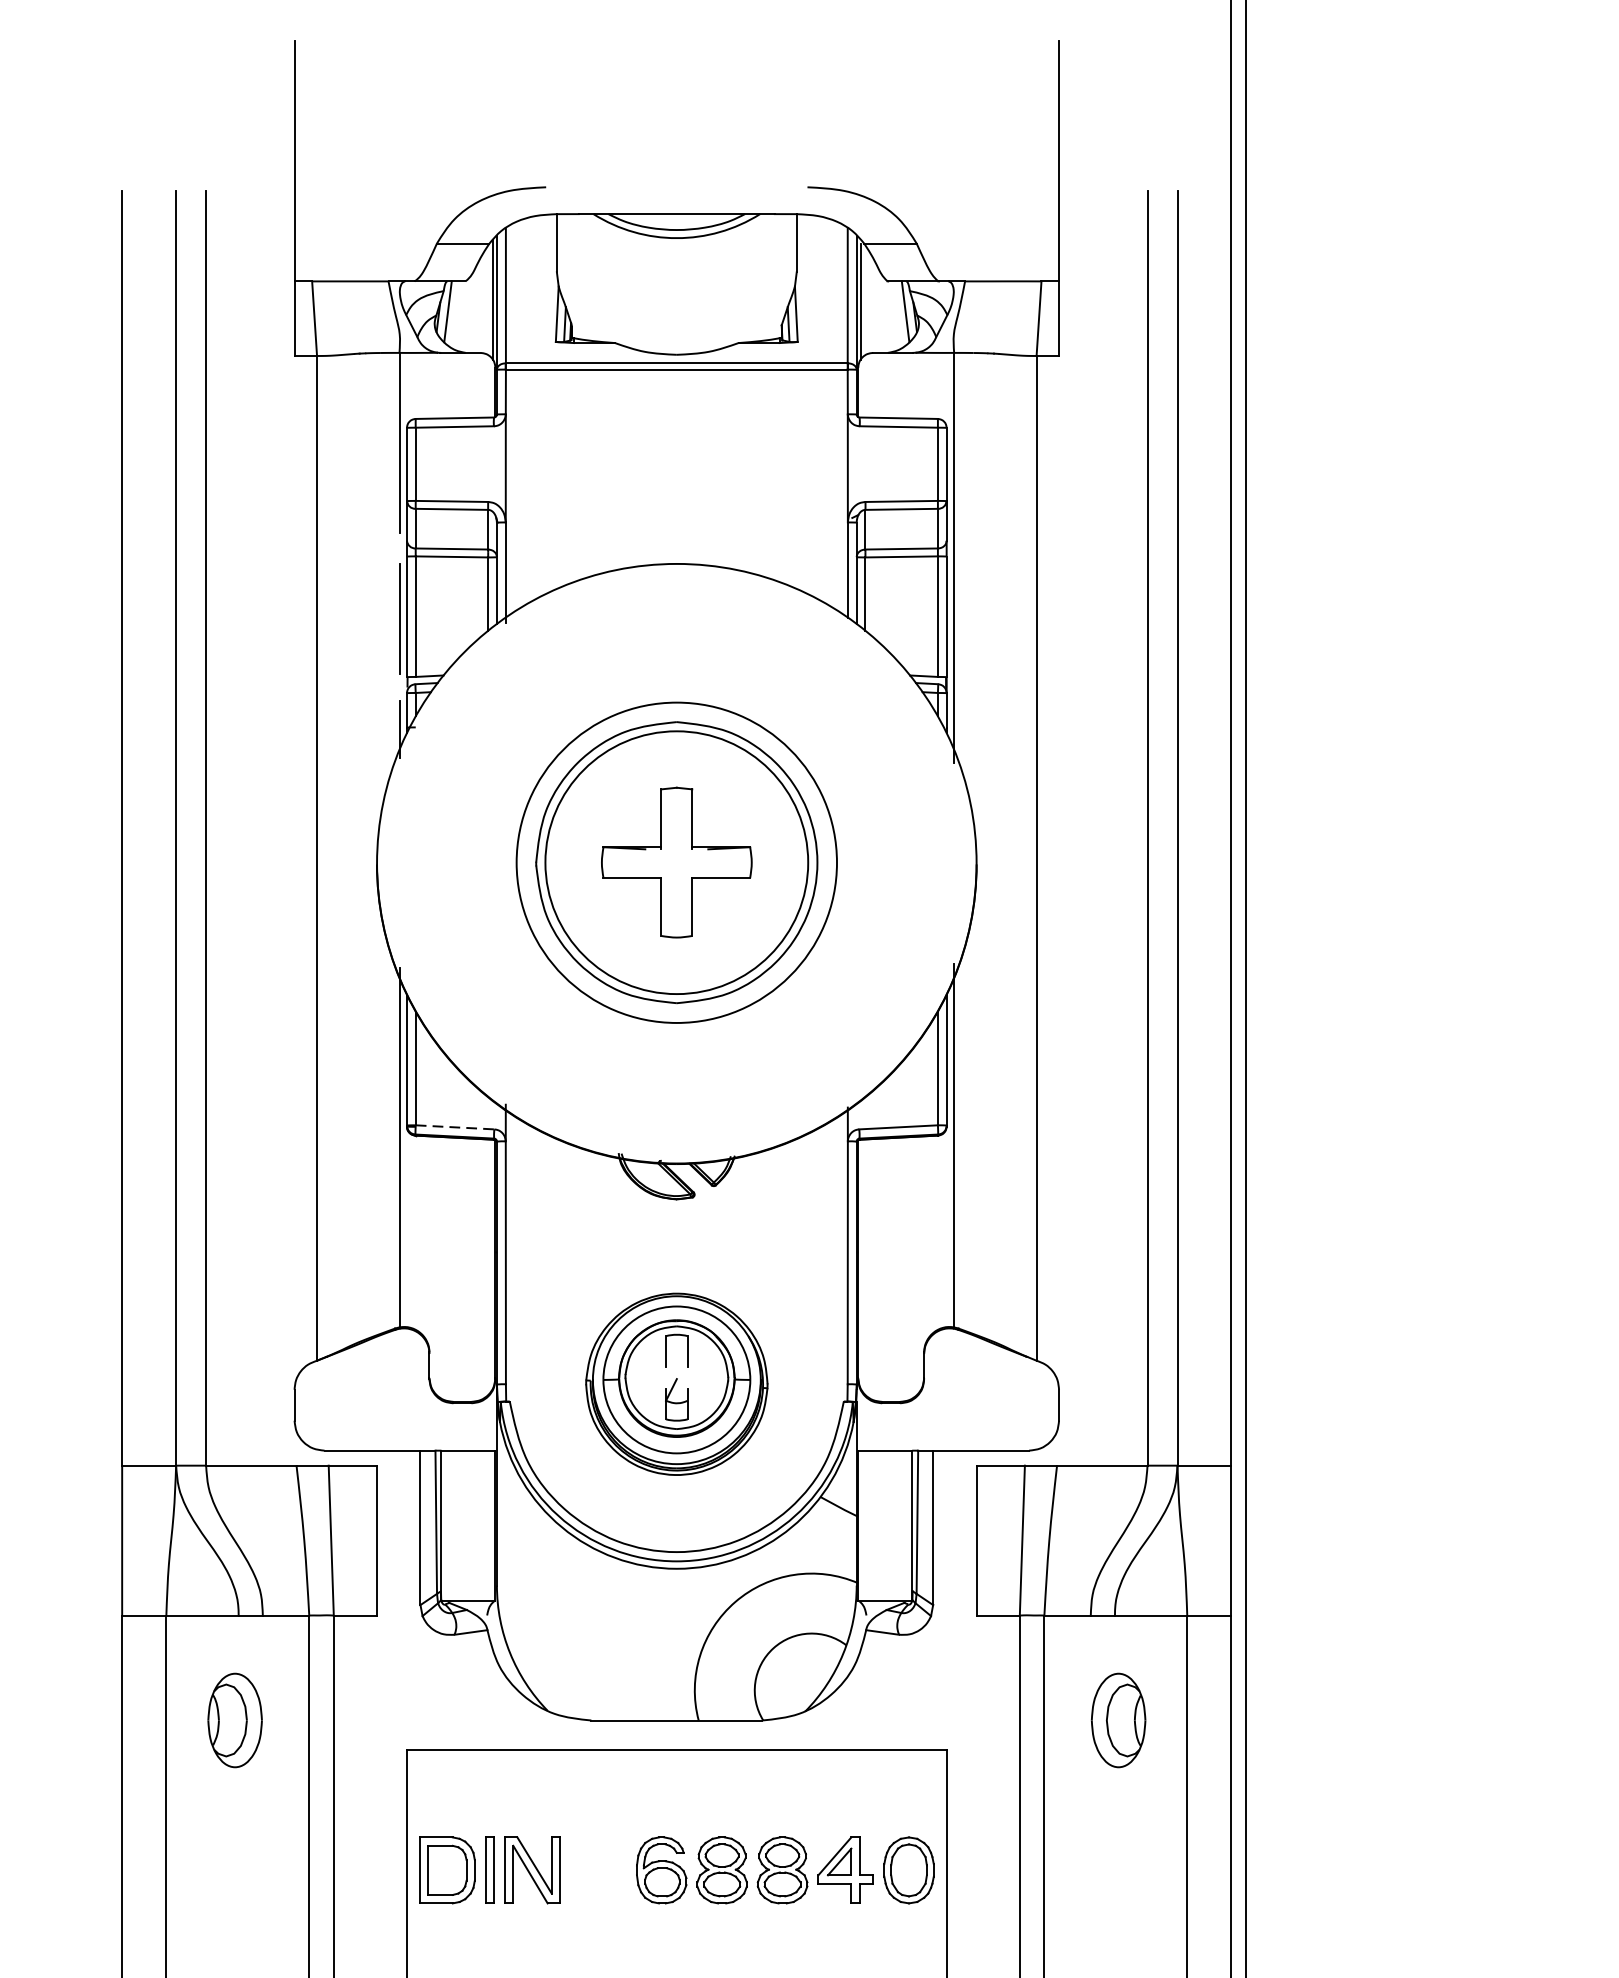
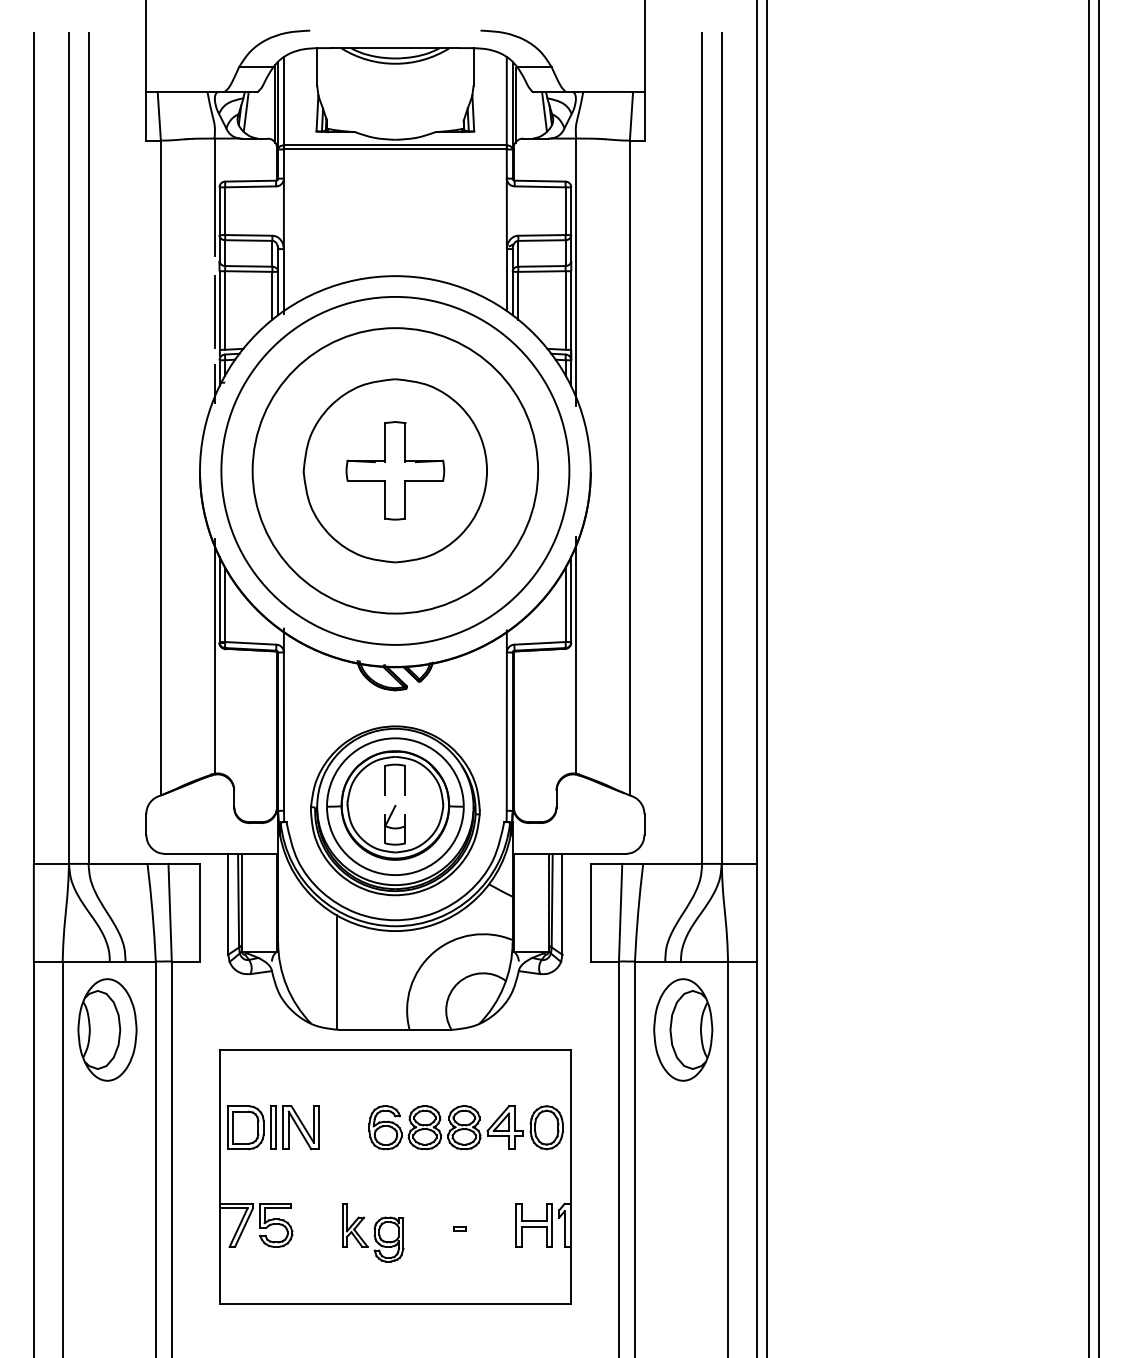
circle: (676, 862) -> (395, 470), size x1.67
circle: (676, 862) -> (395, 470), size x1.67
line: (454, 1127) -> (250, 643), dashed -> solid
part: (676, 1383) -> (395, 810), size x1.43
line: (586, 1632) -> (336, 972), added
part: (235, 1719) -> (107, 1029), size x1.67
part: (1118, 1719) -> (683, 1029), size x1.67

